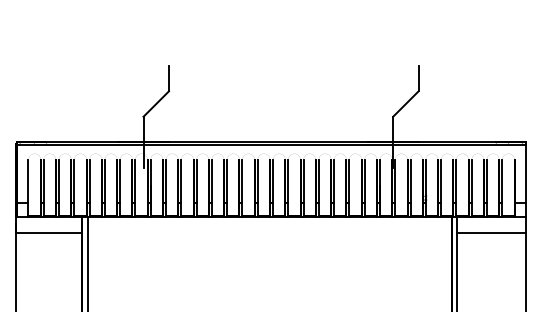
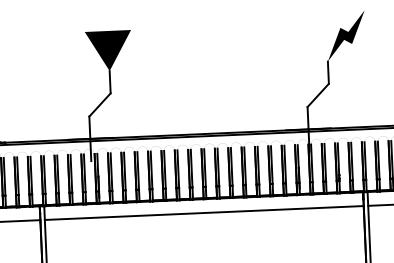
fill: (440, 37) -> (345, 35), added
fill: (168, 42) -> (108, 50), added
line: (269, 232) -> (203, 212), added

